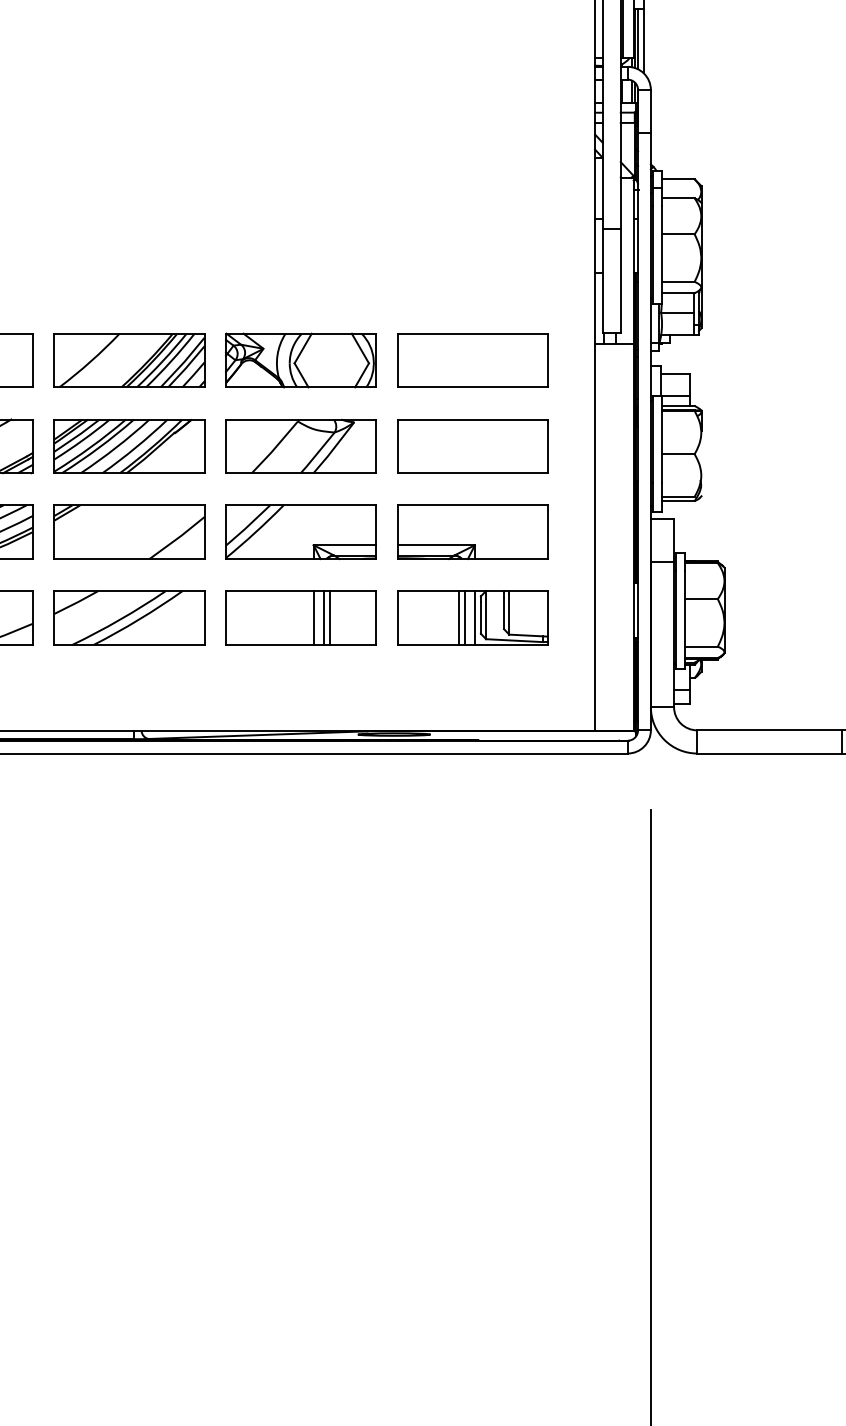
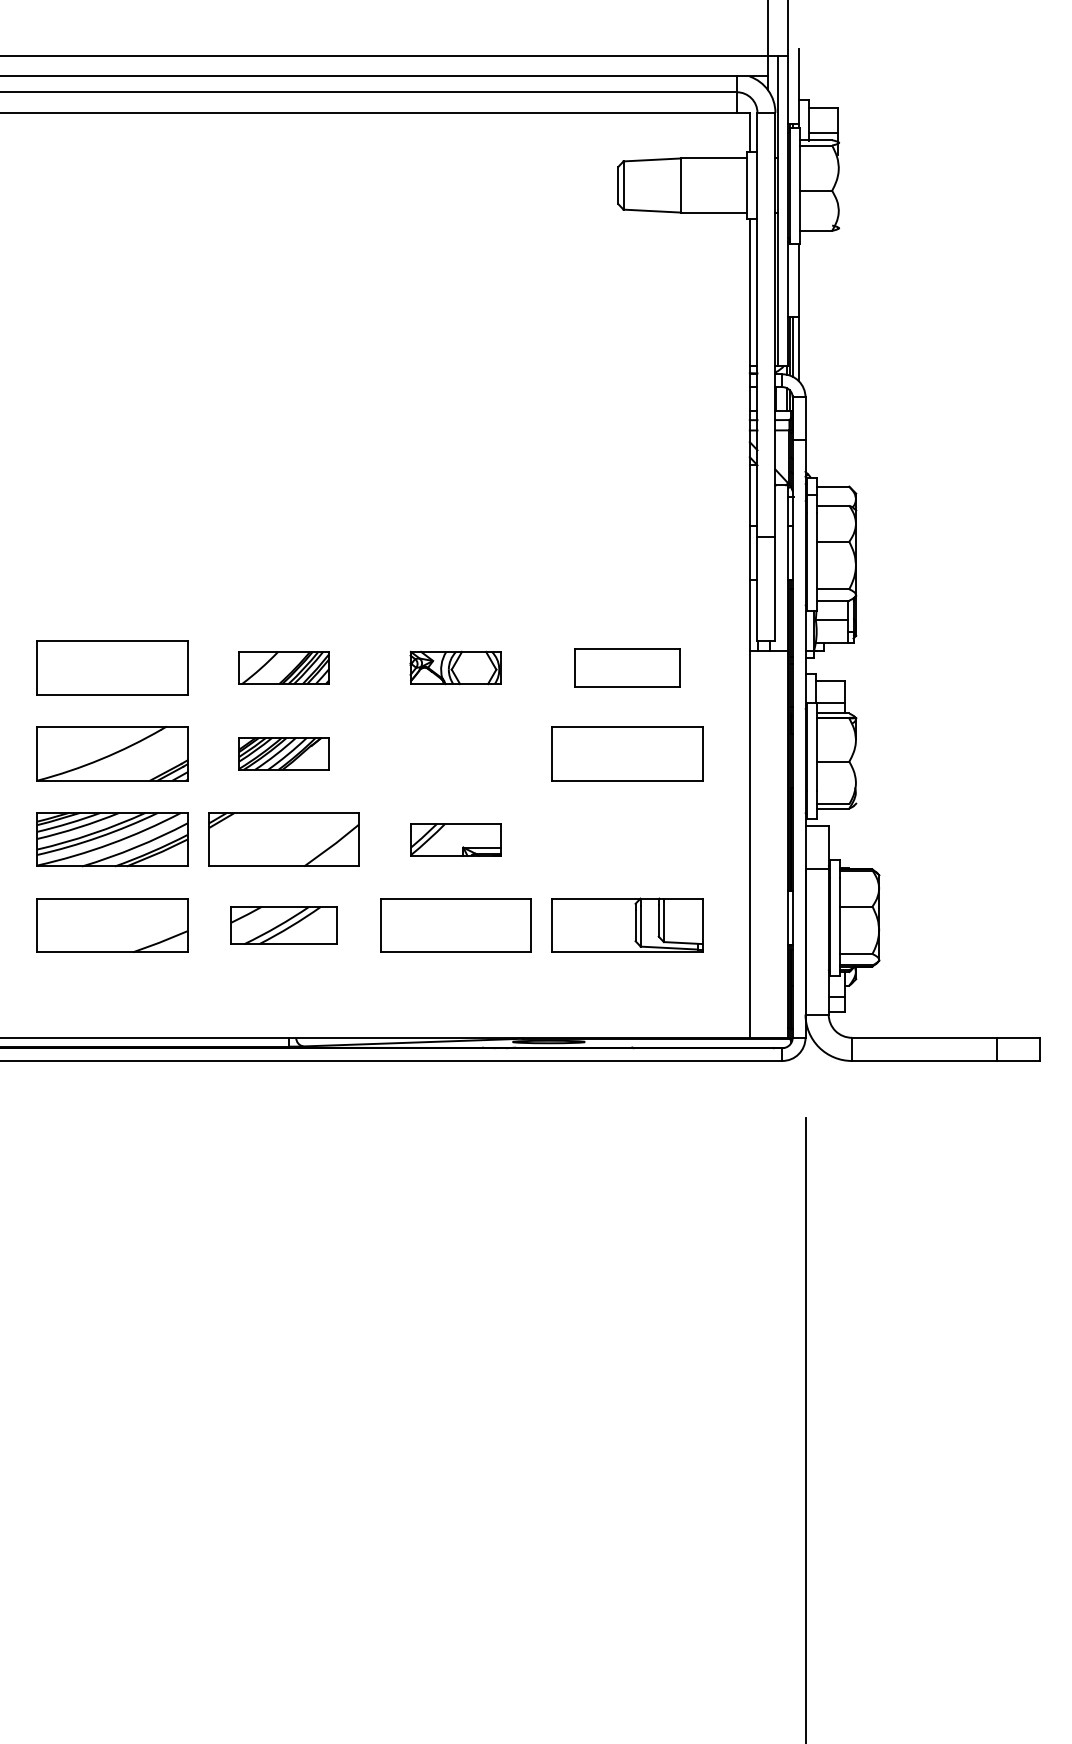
part: (128, 360) -> (283, 667), size x0.6
part: (300, 360) -> (455, 667), size x0.6
part: (472, 360) -> (627, 667), size x0.7
part: (128, 446) -> (283, 753), size x0.6
part: (300, 446) -> (455, 753), removed
part: (300, 532) -> (455, 839), size x0.6
part: (472, 532) -> (627, 839), removed
part: (128, 618) -> (283, 925), size x0.7
line: (313, 618) -> (468, 925), removed
line: (323, 618) -> (478, 925), removed
line: (329, 618) -> (484, 925), removed
line: (458, 618) -> (613, 925), removed
line: (464, 618) -> (619, 925), removed
line: (474, 618) -> (629, 925), removed

